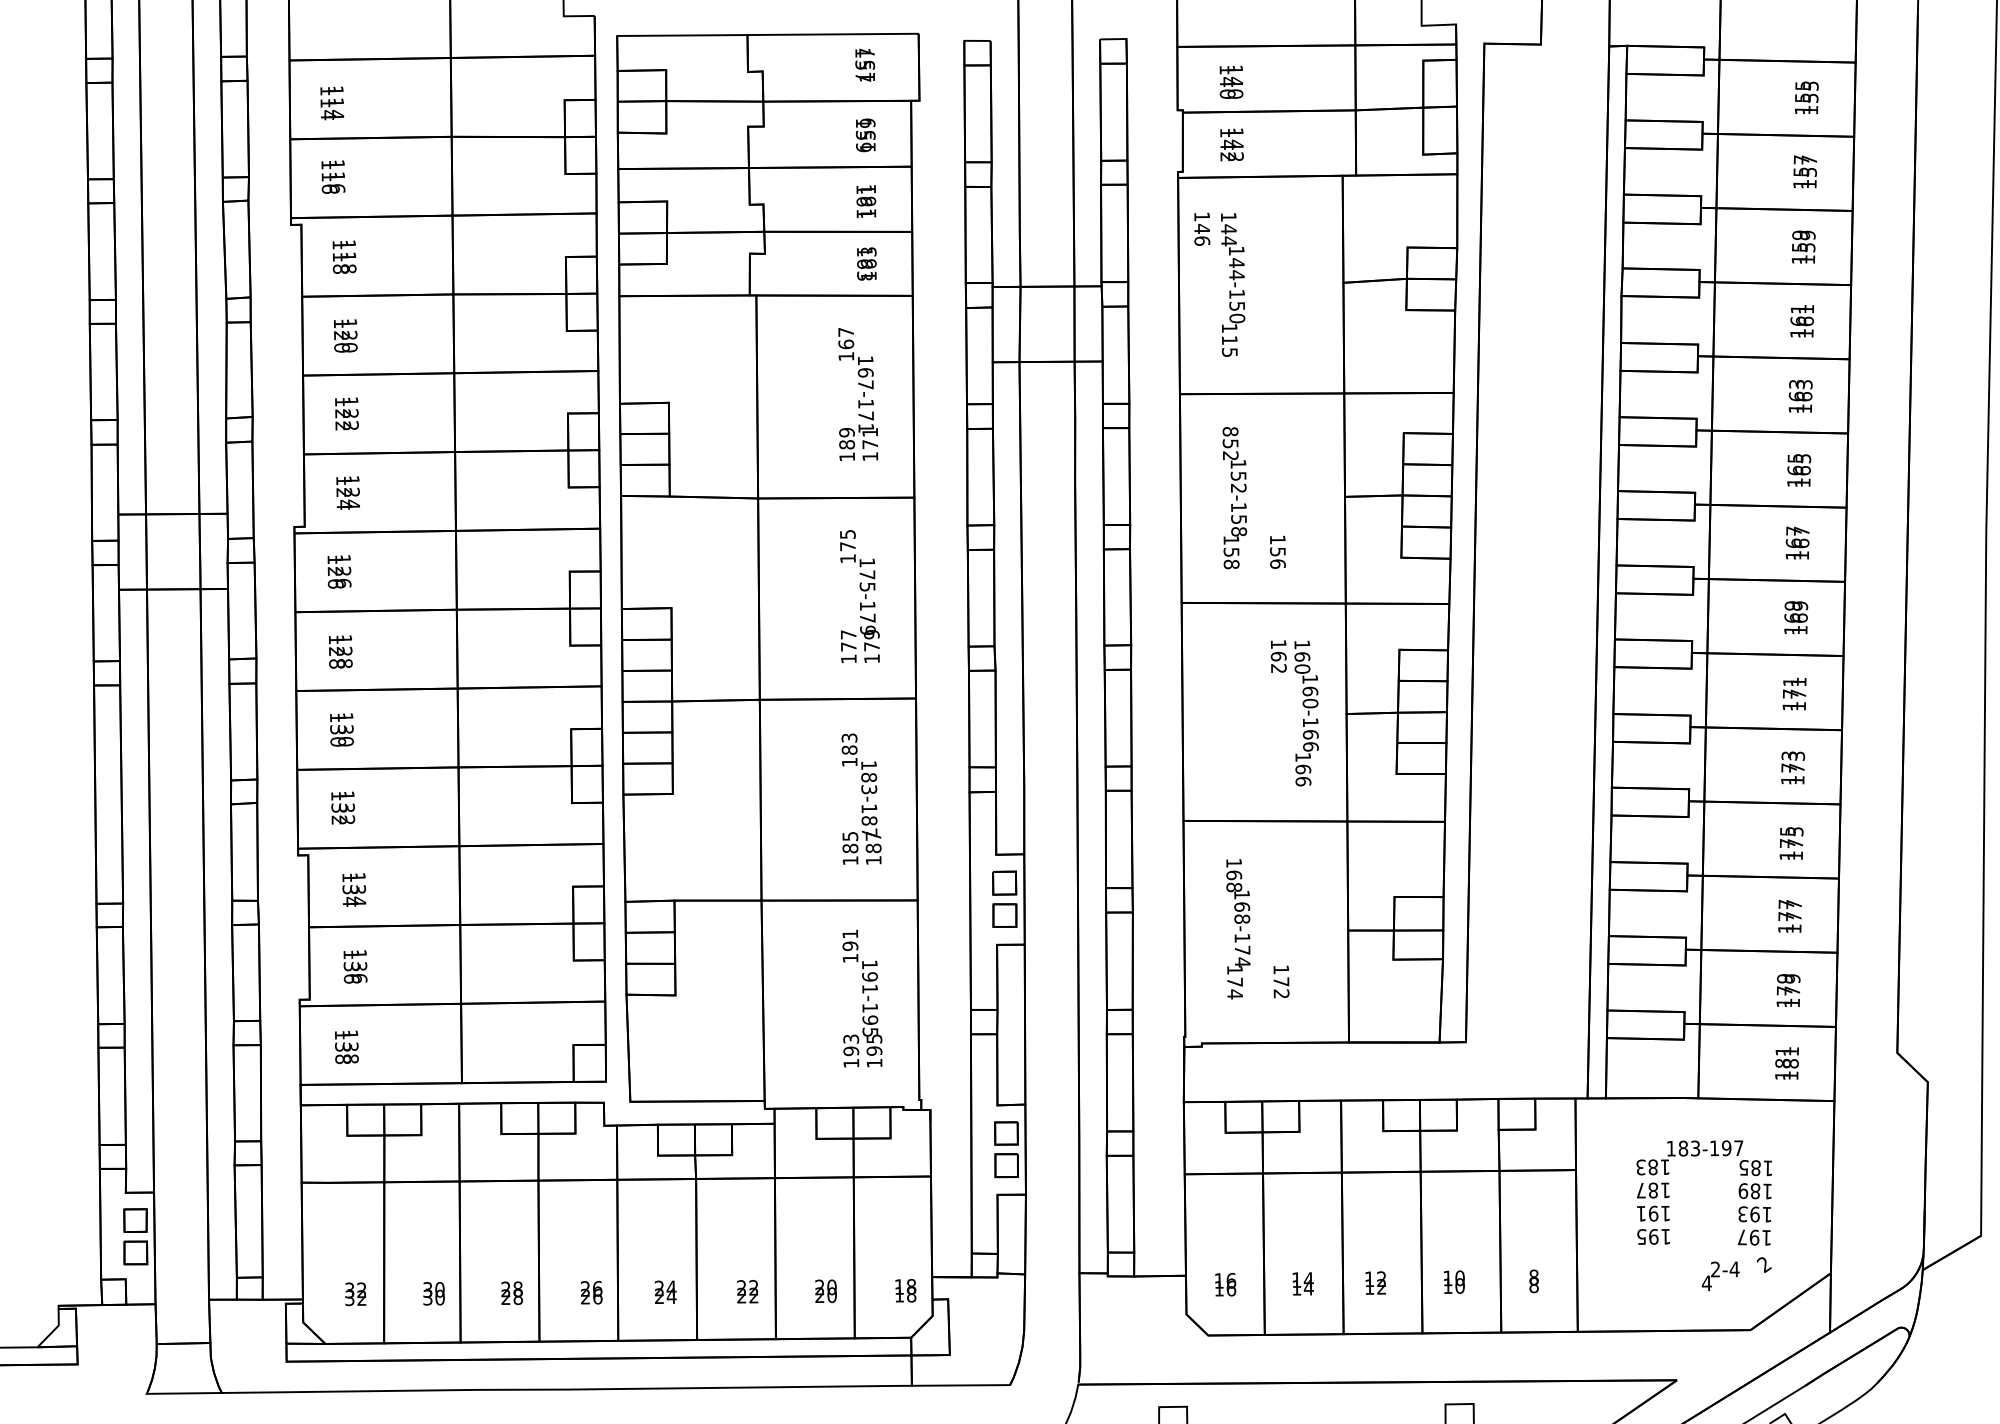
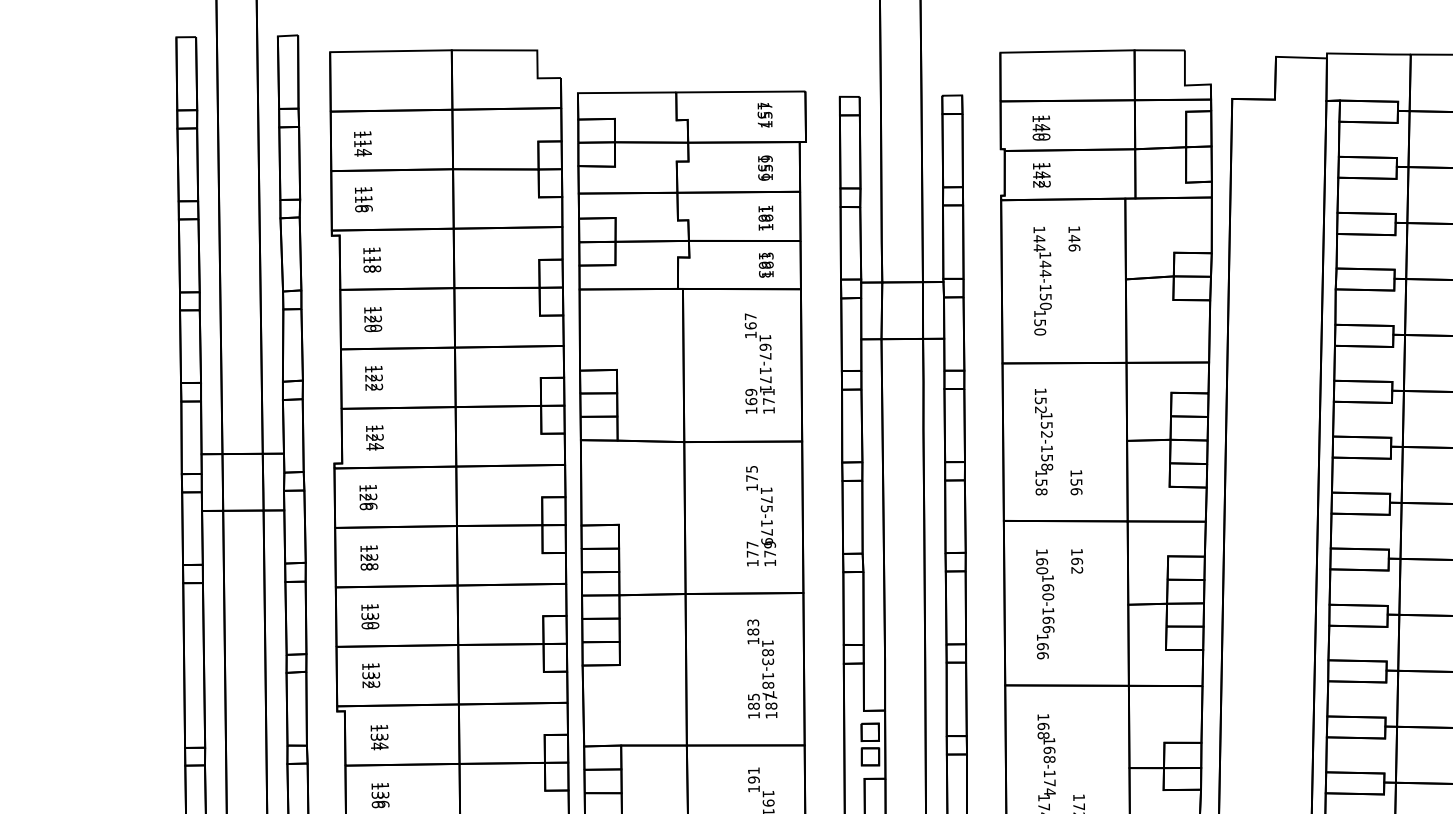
text: (1202, 228) -> (1074, 238), moved
text: (1229, 346) -> (1039, 327), 115 -> 150
text: (1230, 431) -> (1040, 391), 852 -> 152
text: (846, 444) -> (750, 401), 189 -> 169
text: (1306, 713) -> (1045, 604), moved

